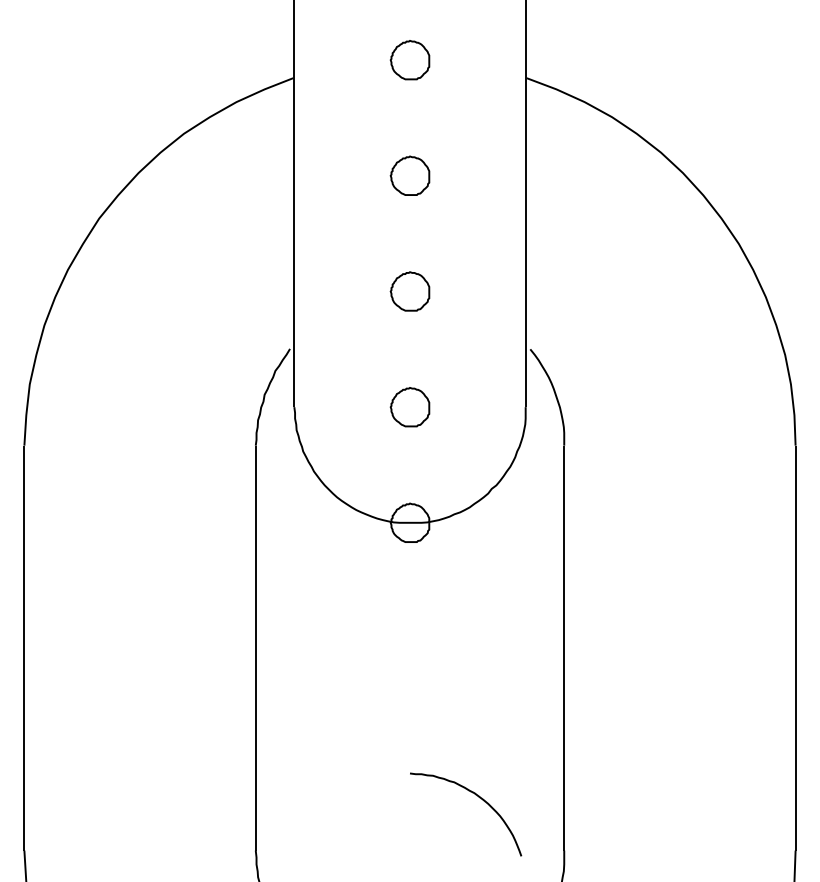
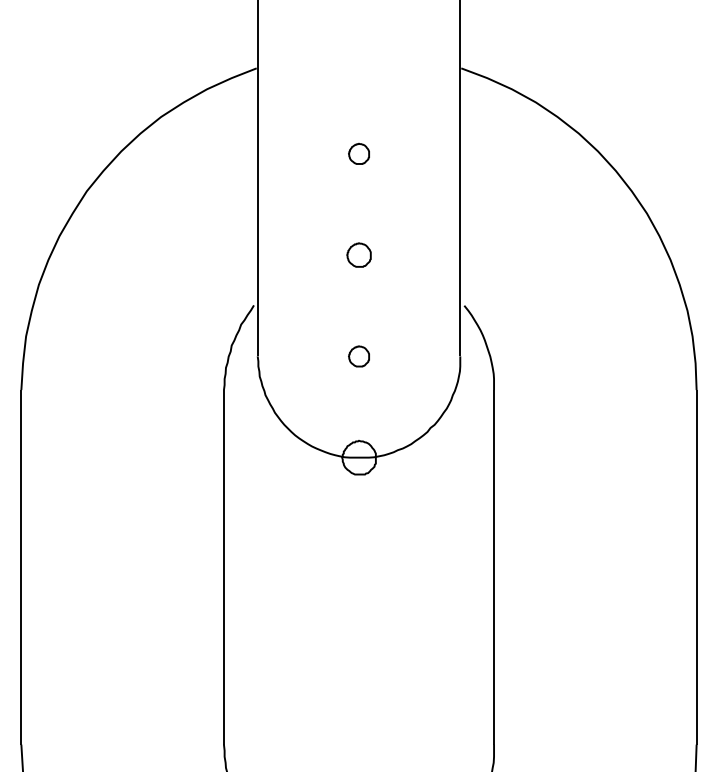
part: (409, 60) -> (358, 52), removed
part: (409, 175) -> (358, 153), size x0.6
part: (409, 290) -> (358, 254), size x0.7
part: (409, 407) -> (358, 356), size x0.6
curve: (476, 796) -> (417, 697), removed

